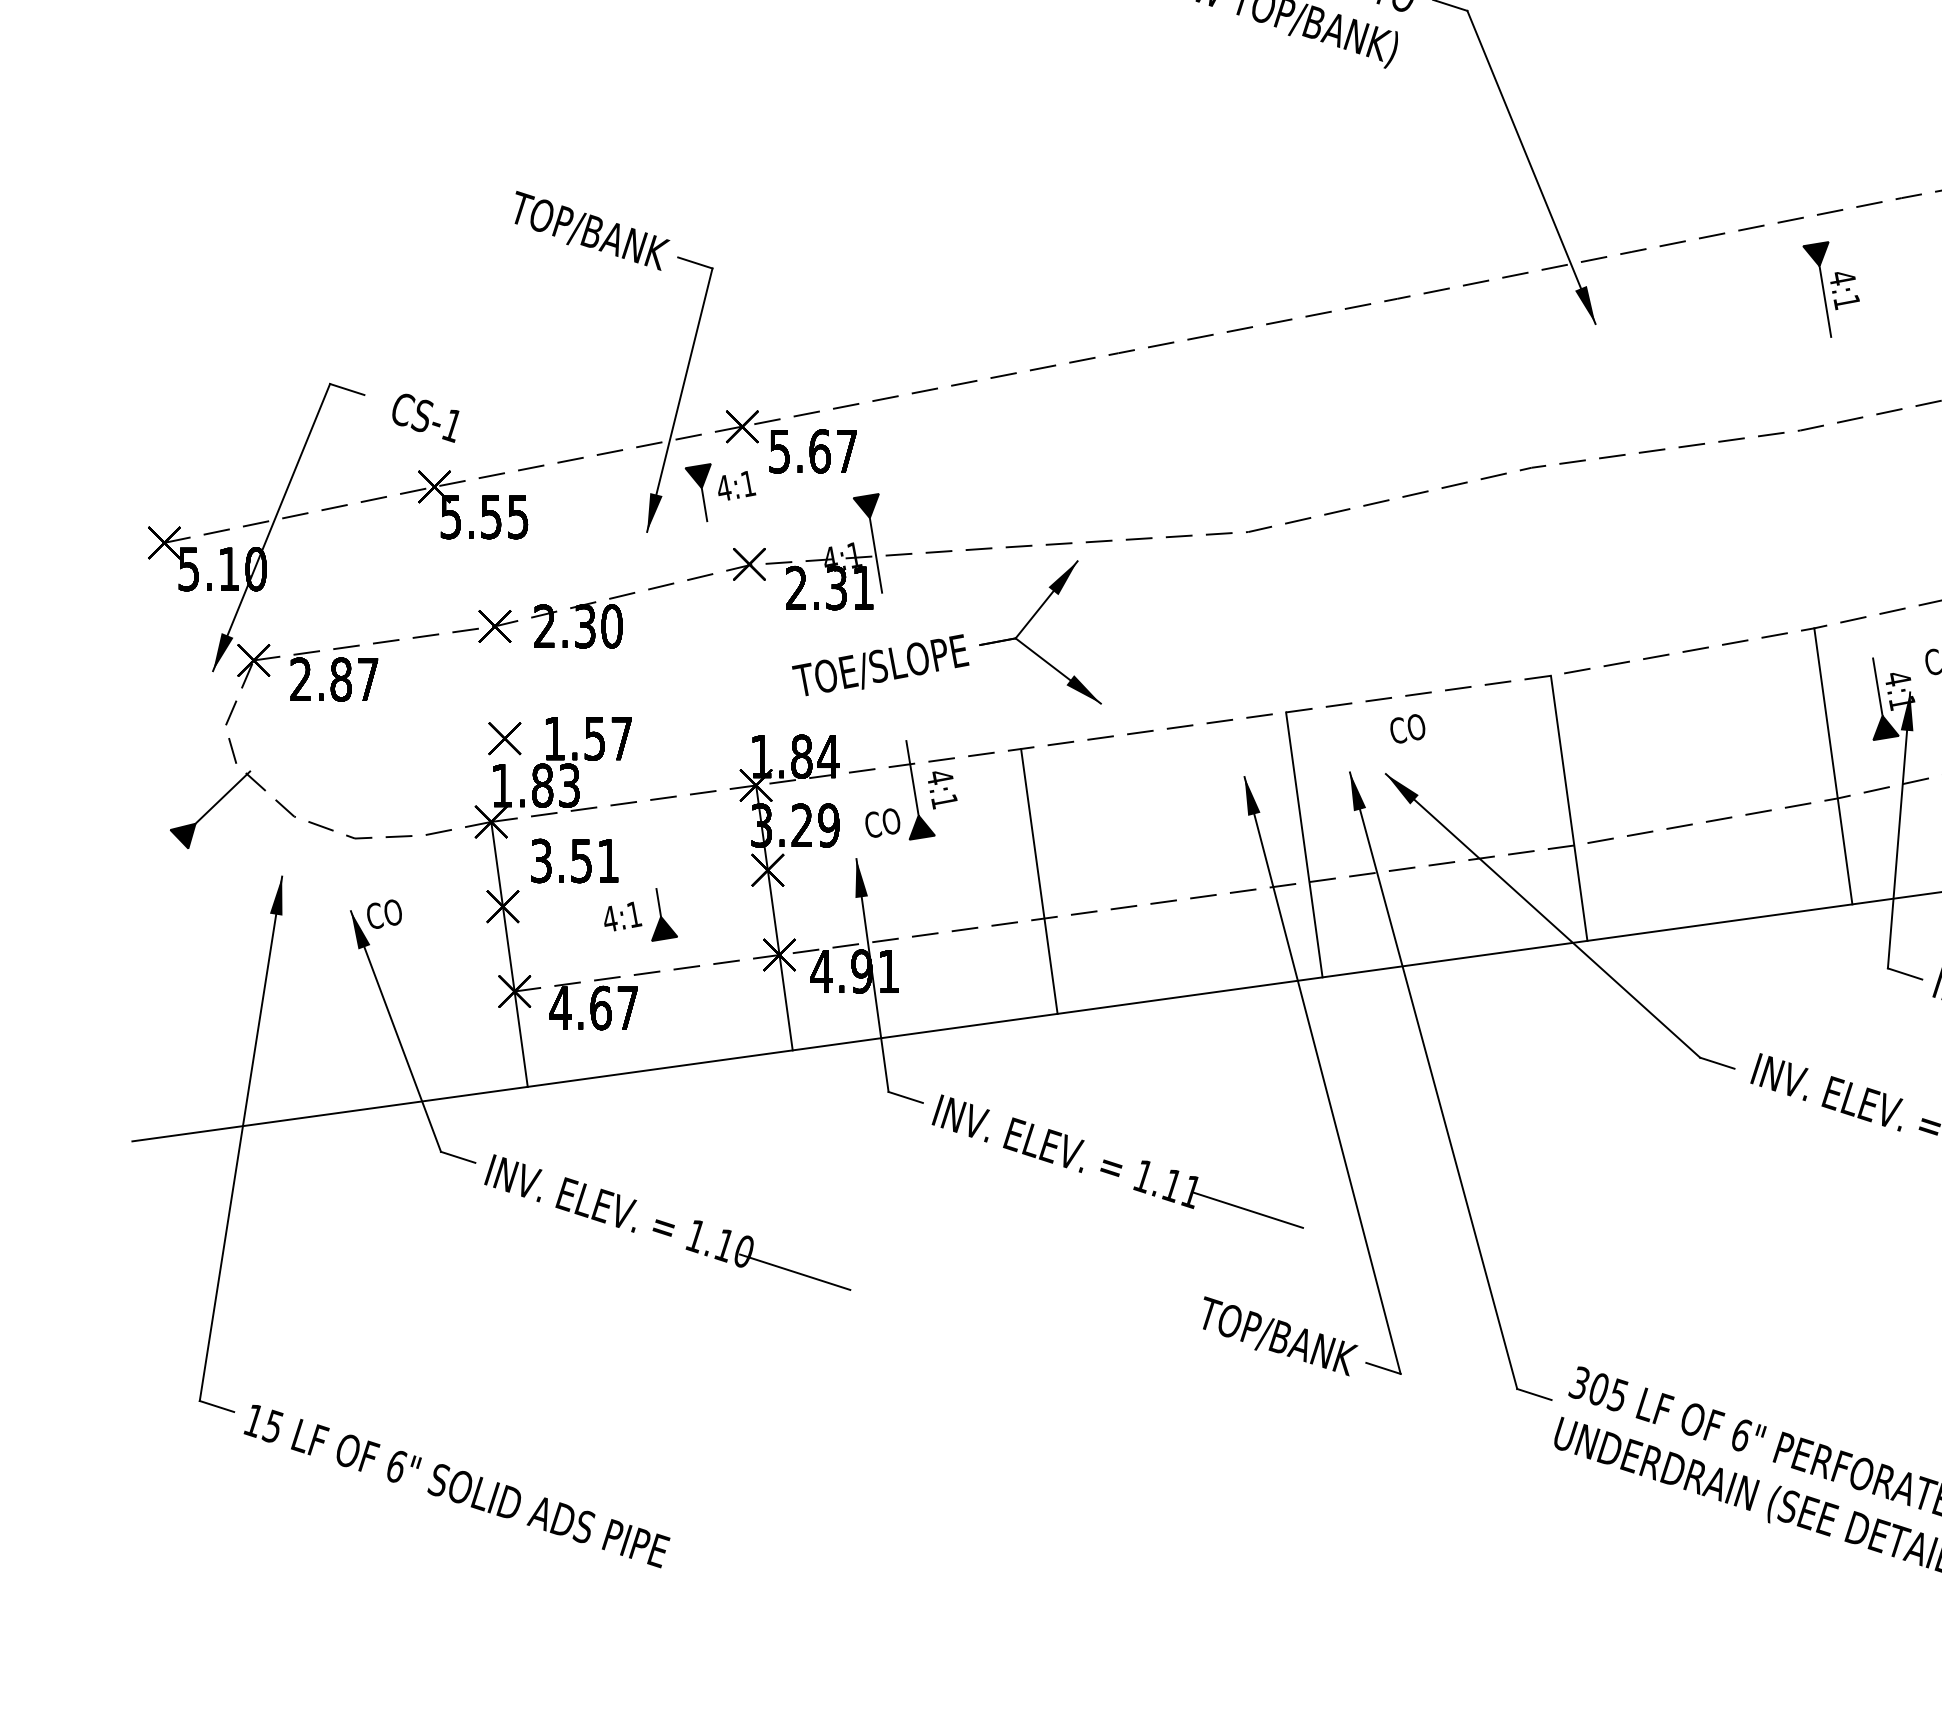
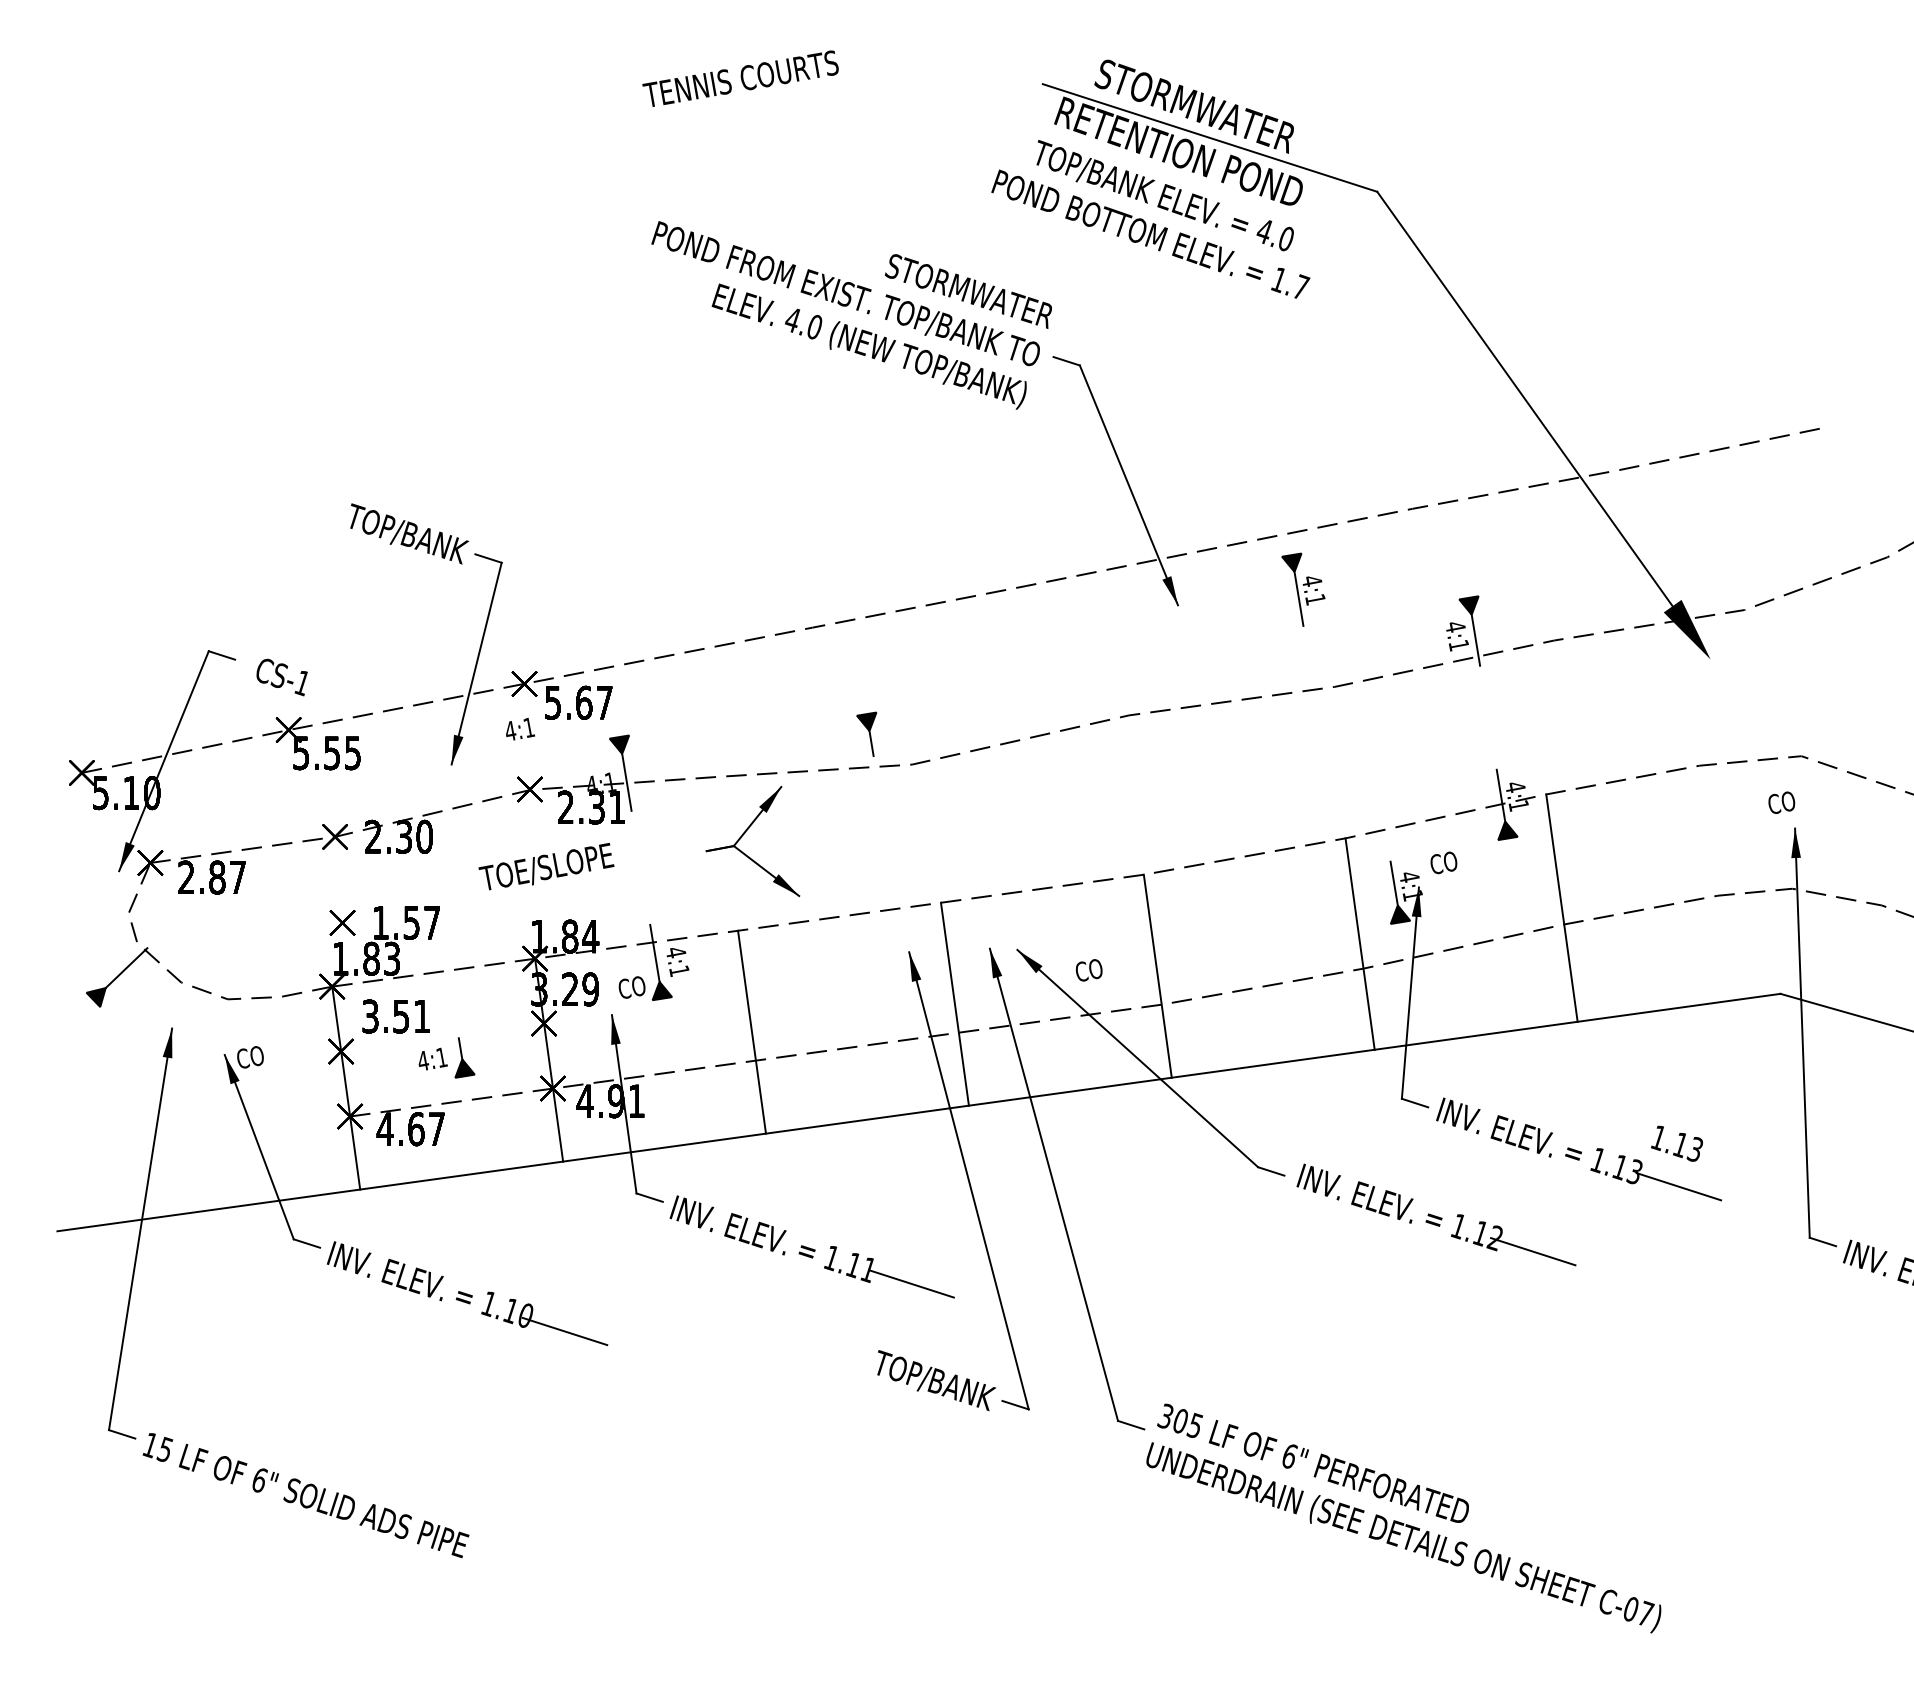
part: (1831, 289) -> (1303, 589), moved
part: (697, 491) -> (866, 733), moved
text: (880, 665) -> (546, 866), moved
text: (1406, 729) -> (1088, 970), moved

